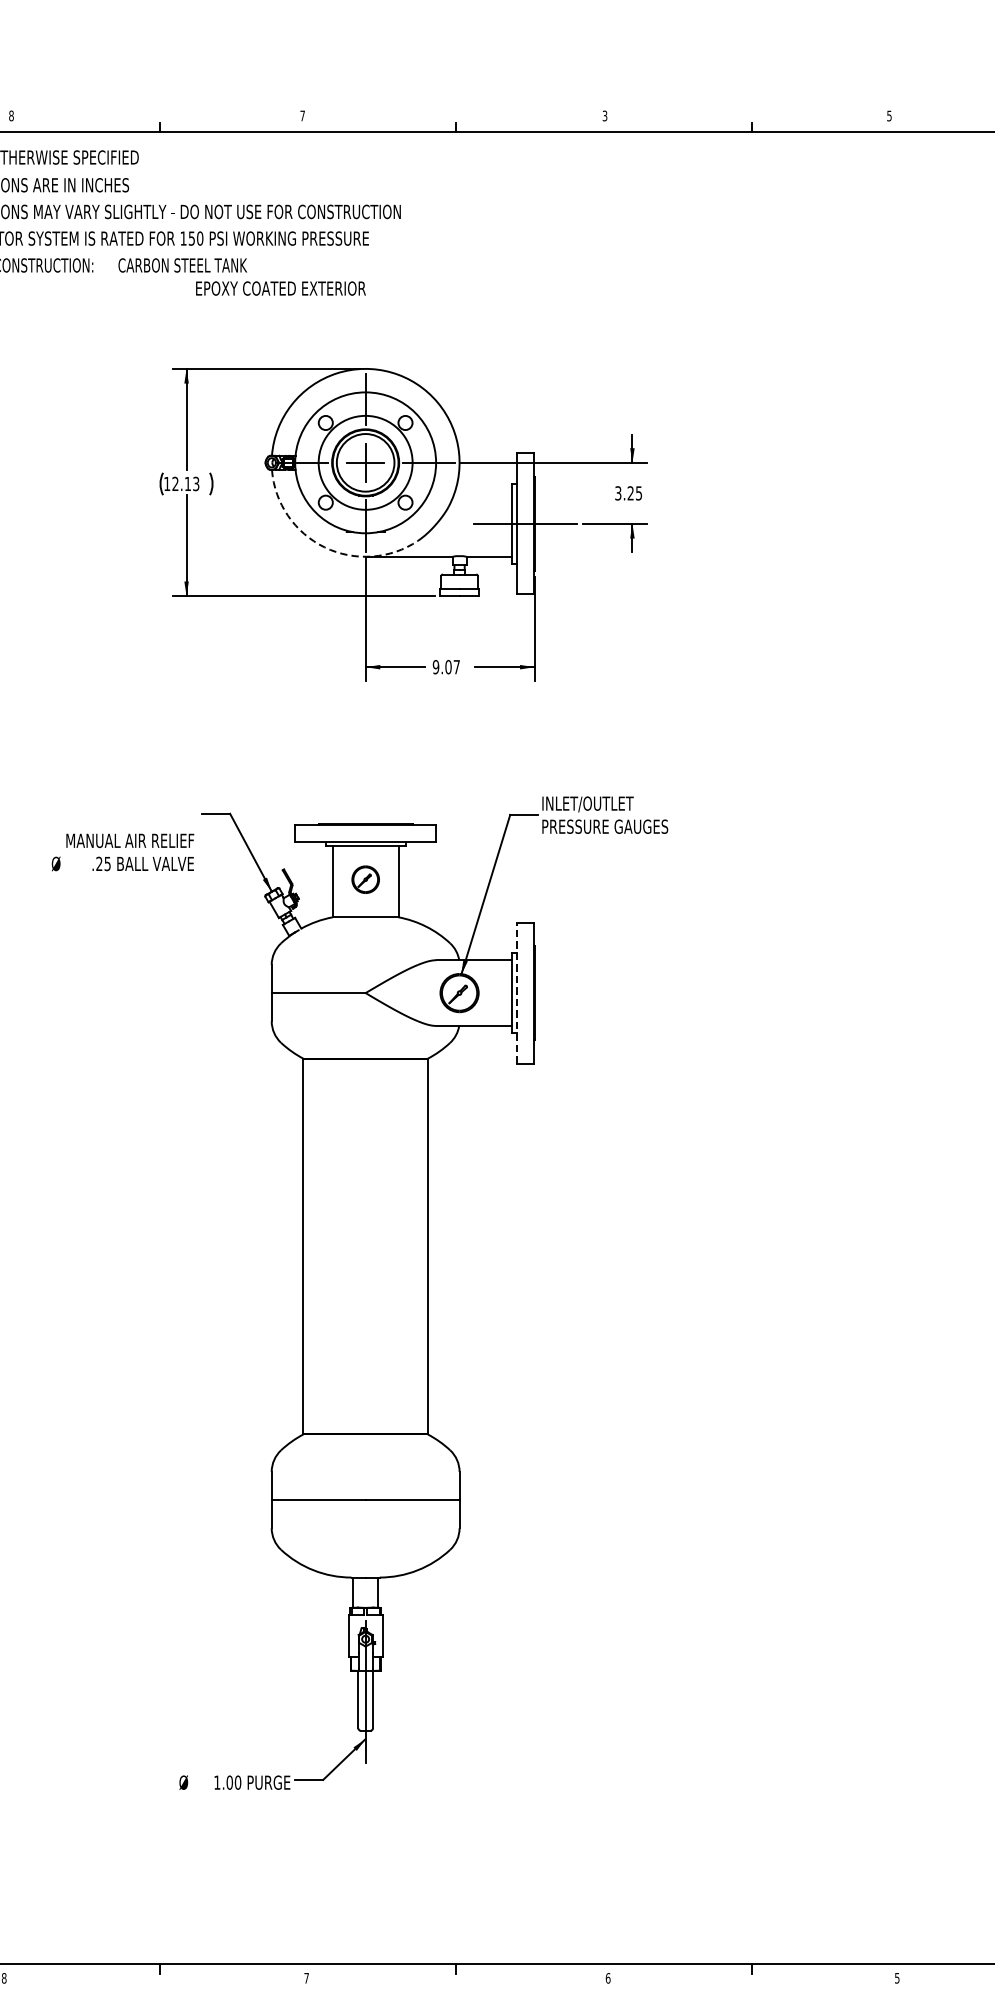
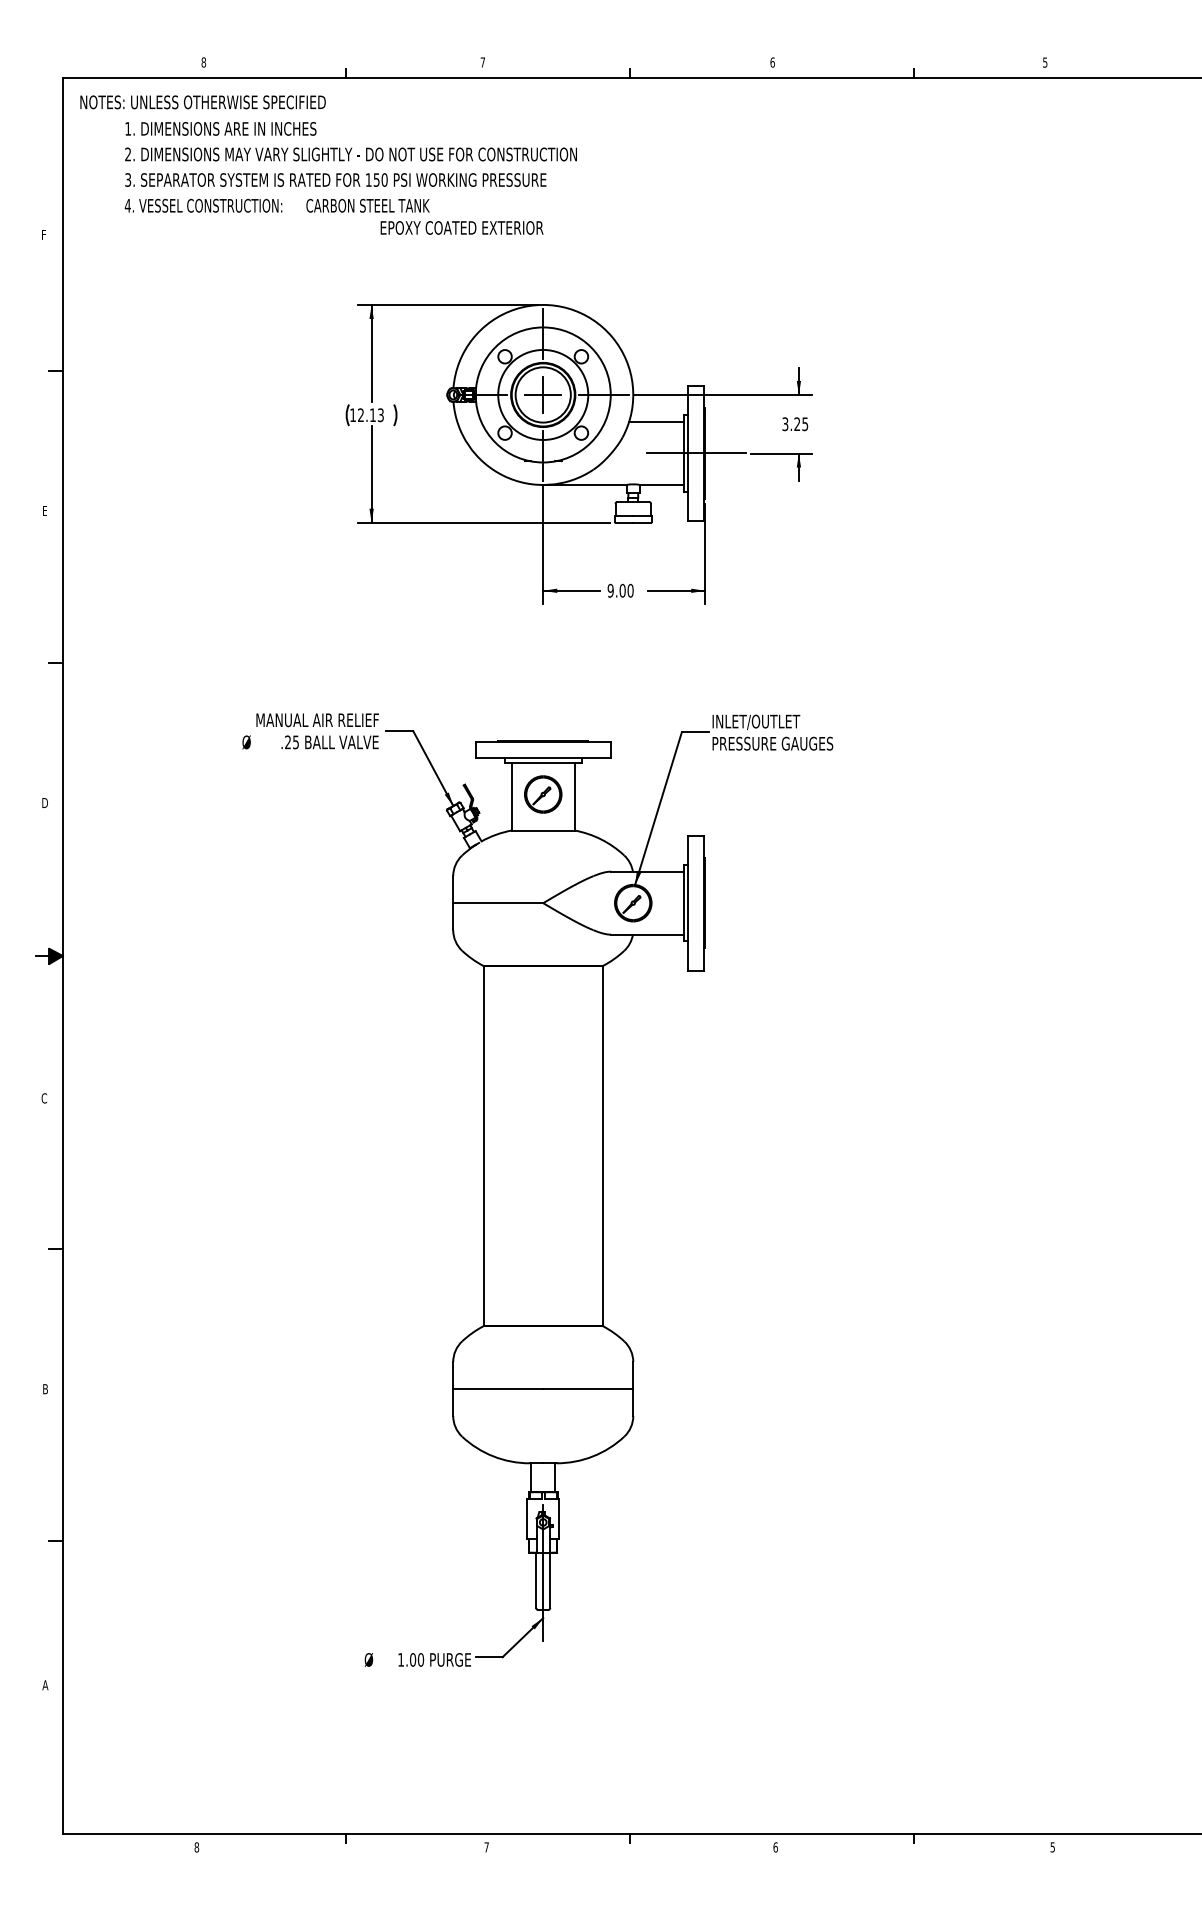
text: (604, 115) -> (772, 62), 3 -> 6
line: (483, 490) -> (656, 421), added
arc: (324, 546) -> (503, 475), dashed -> solid
text: (456, 666) -> (630, 590), 9.07 -> 9.00
text: (122, 852) -> (310, 731), moved
part: (365, 879) -> (543, 794), size x1.43
line: (517, 993) -> (688, 903), dashed -> solid

